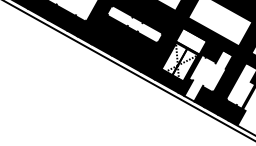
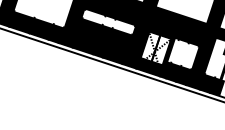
fill: (190, 41) -> (162, 27), added
fill: (224, 59) -> (196, 38), added
fill: (193, 90) -> (173, 71), added

